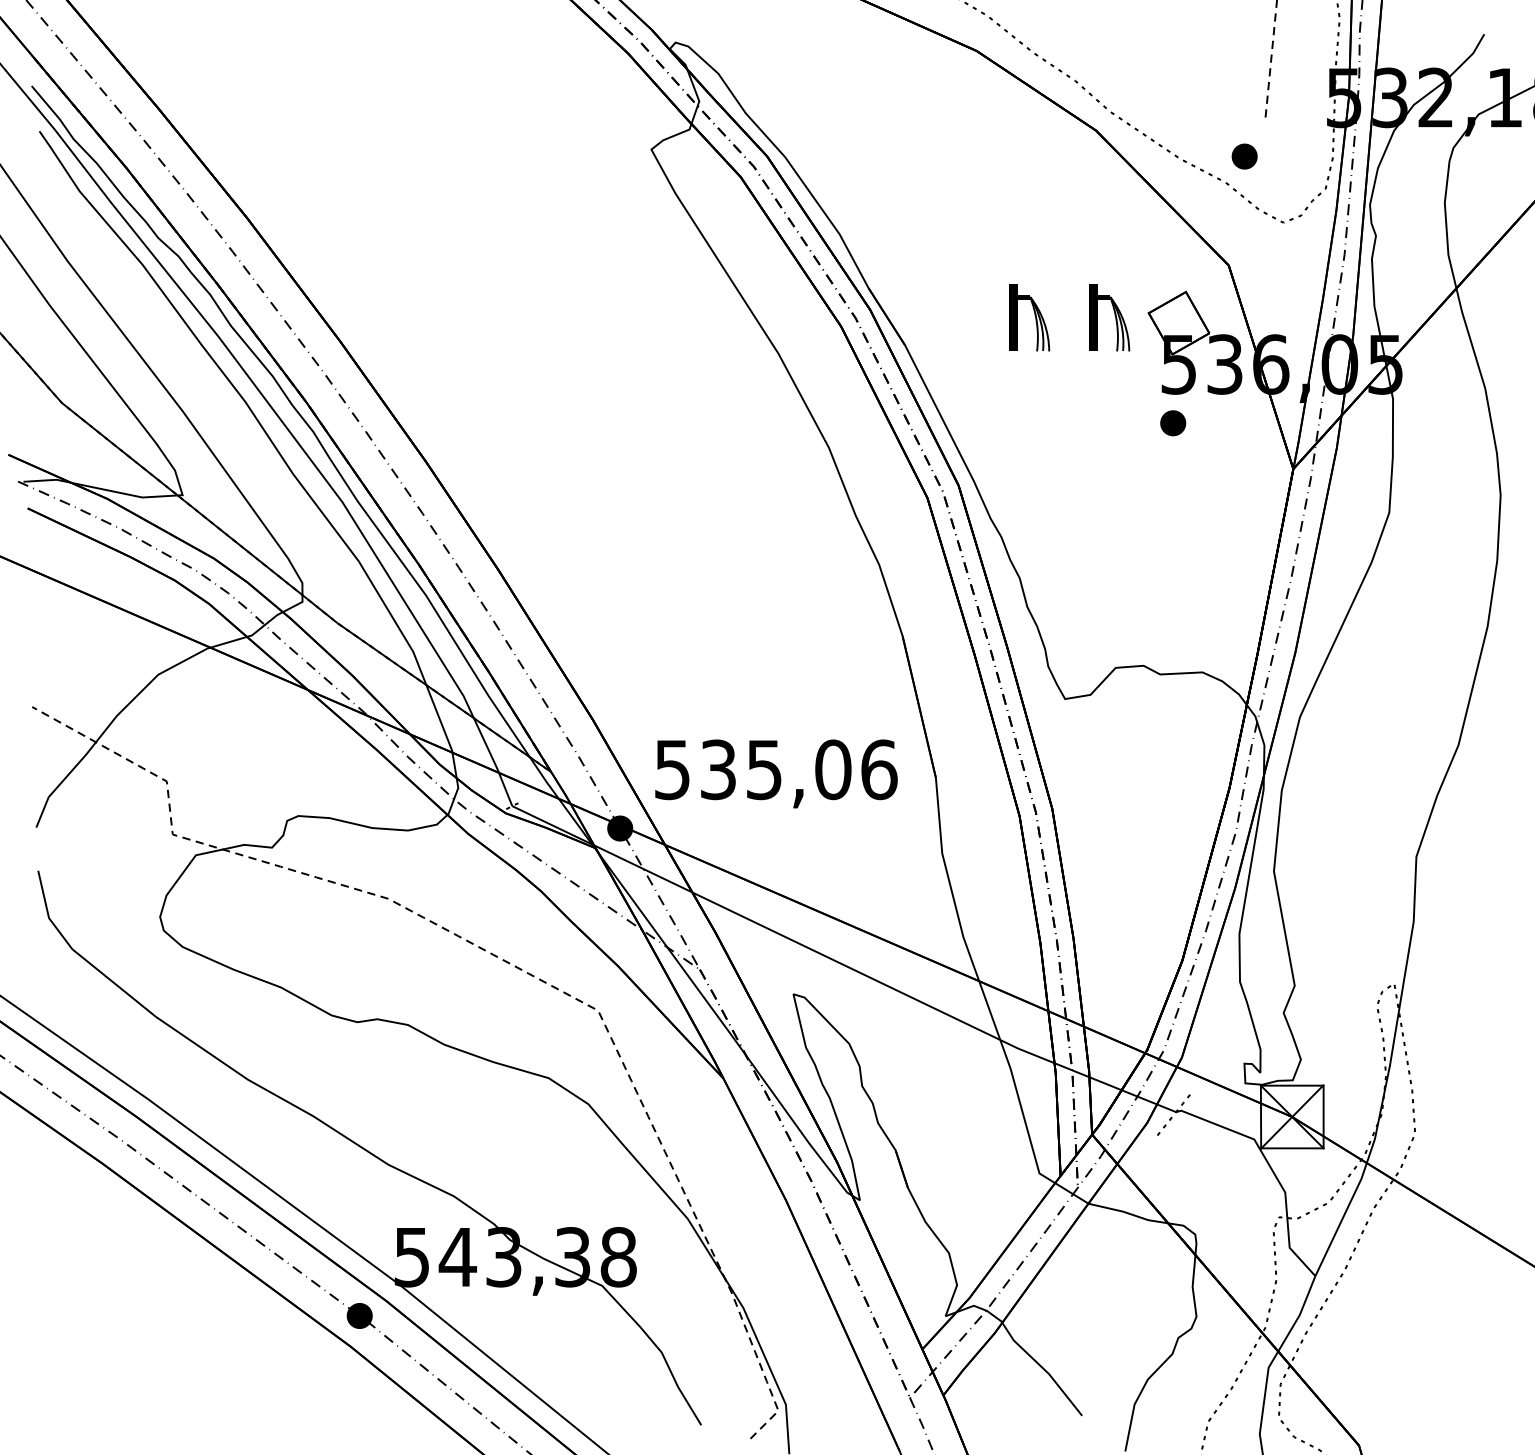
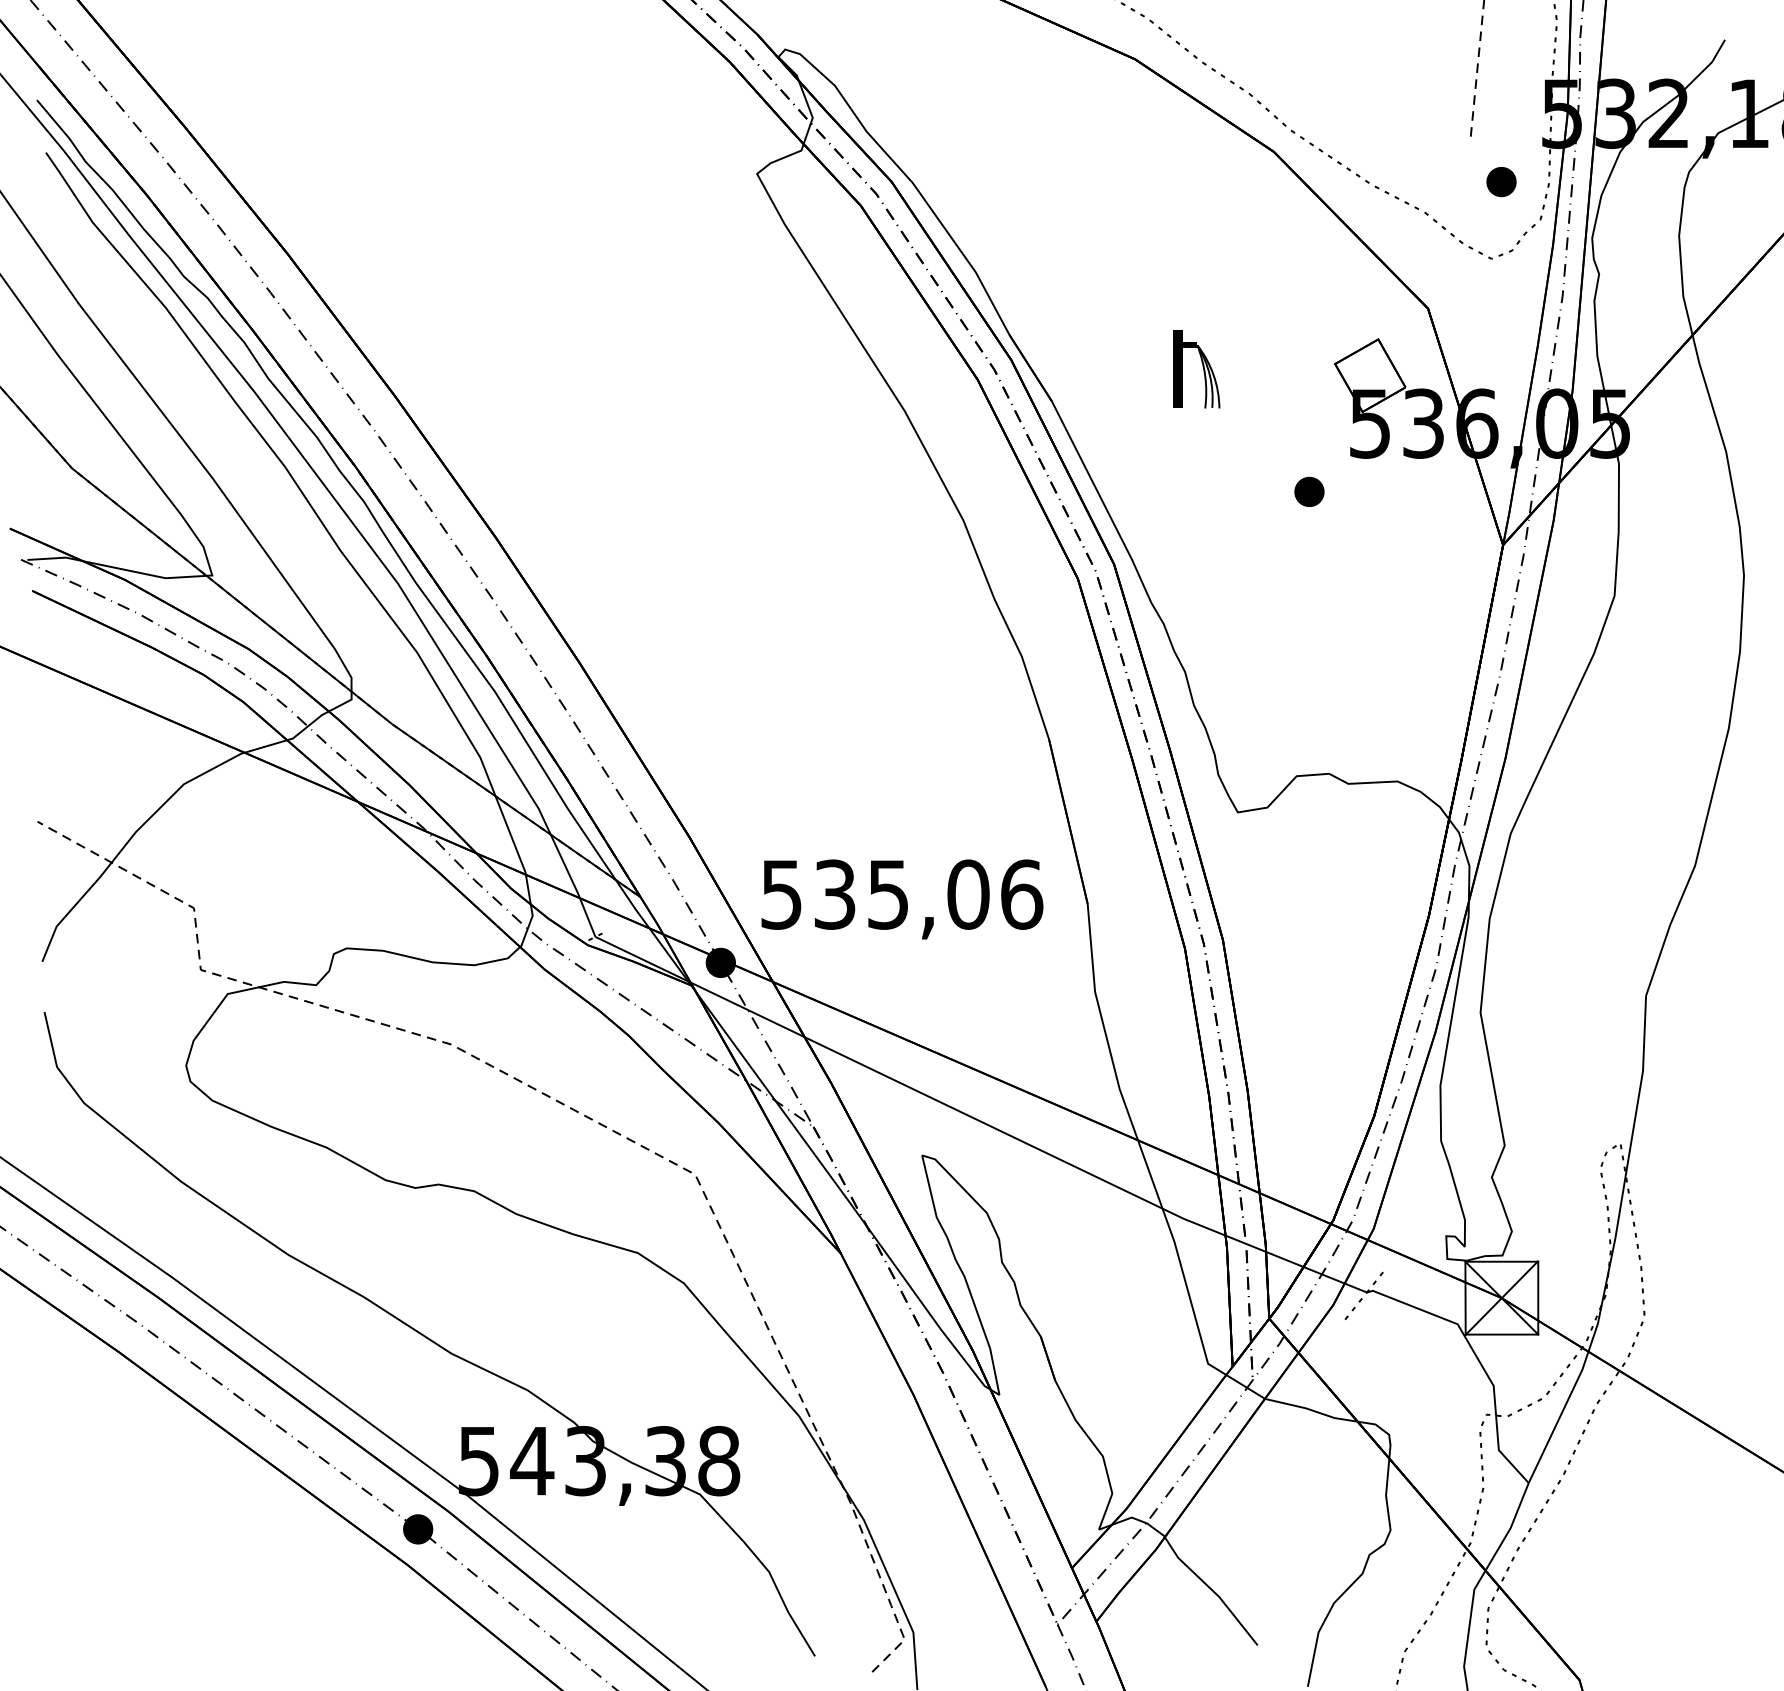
part: (1244, 156) -> (1501, 182), moved
part: (1114, 316) -> (1295, 367), removed
part: (1173, 422) -> (1309, 491), moved

